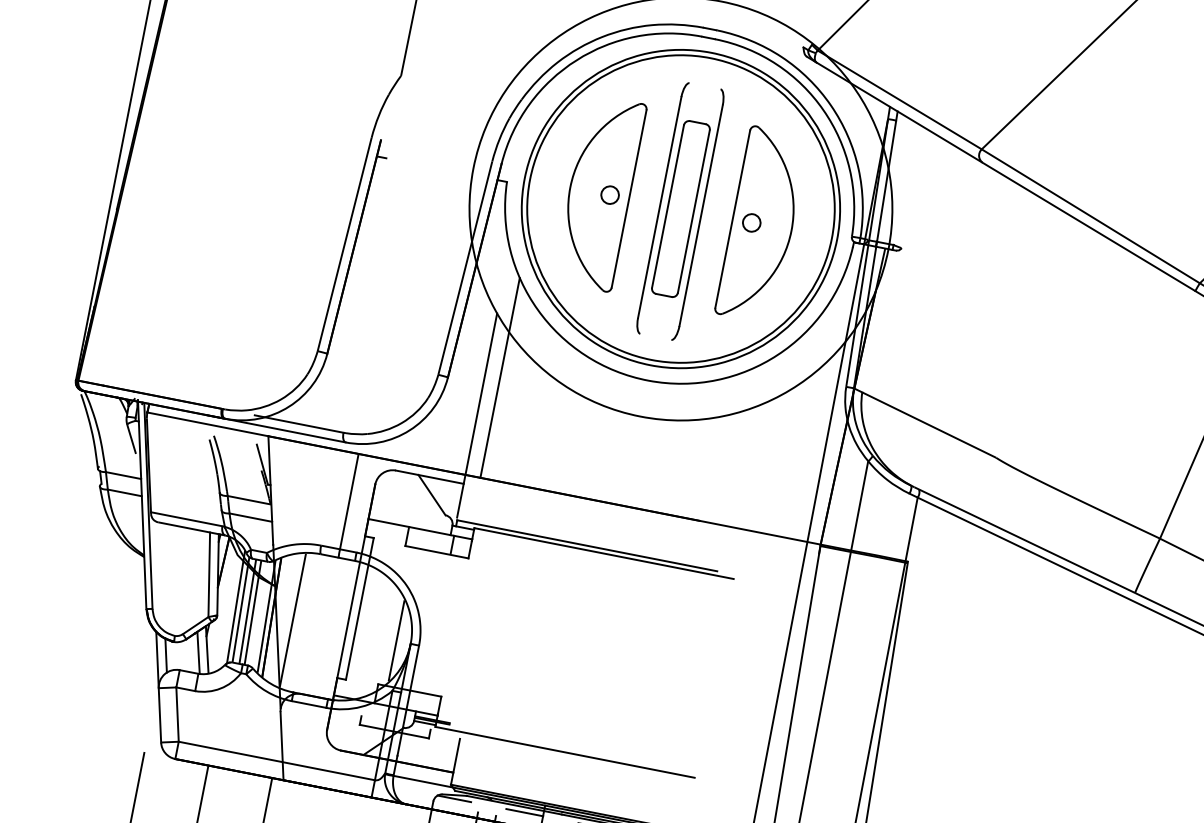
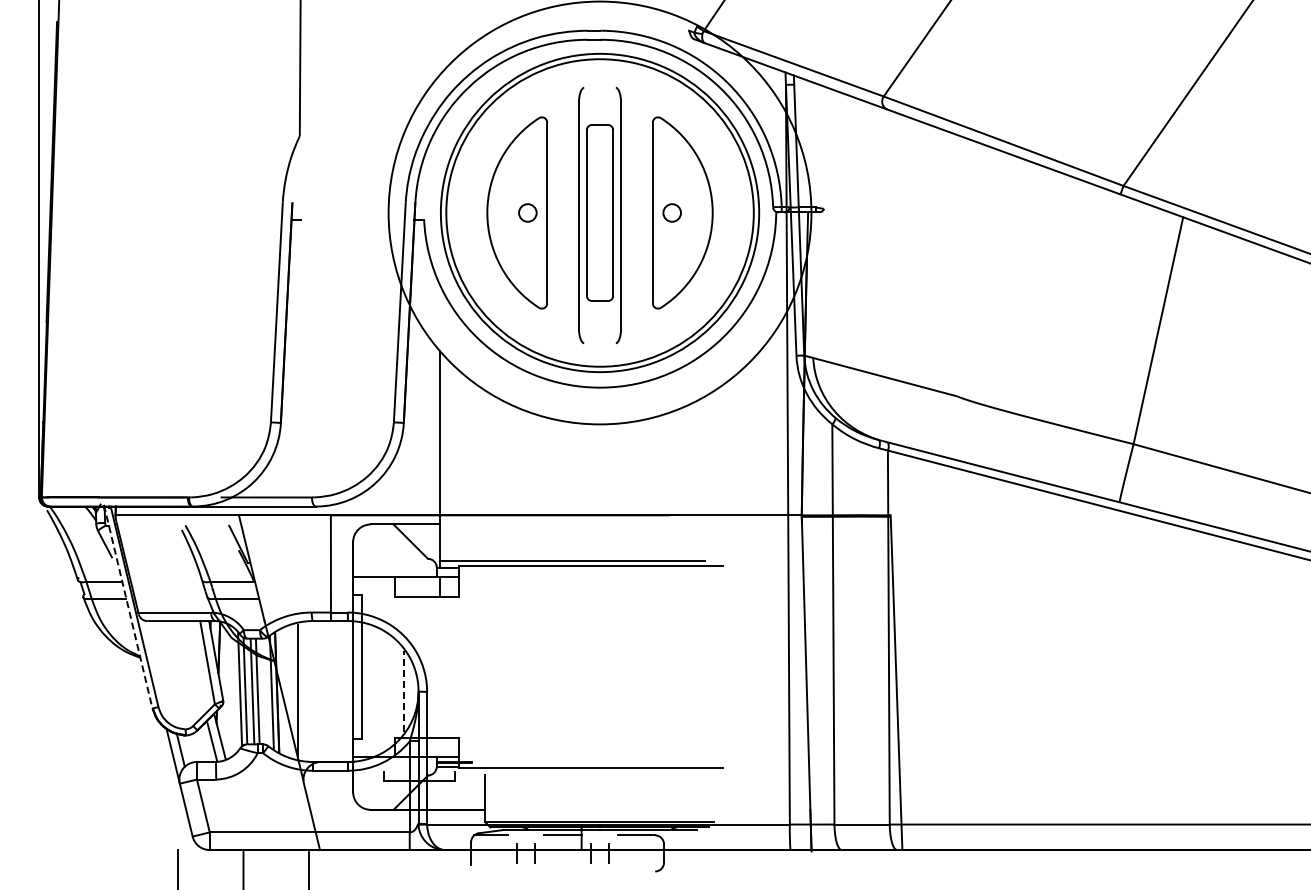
line: (500, 377) -> (455, 413), removed
line: (142, 504) -> (128, 606), solid -> dashed
line: (397, 639) -> (404, 690), solid -> dashed

